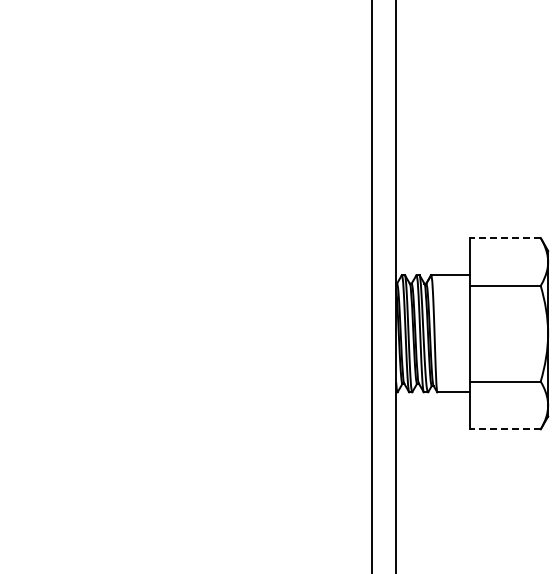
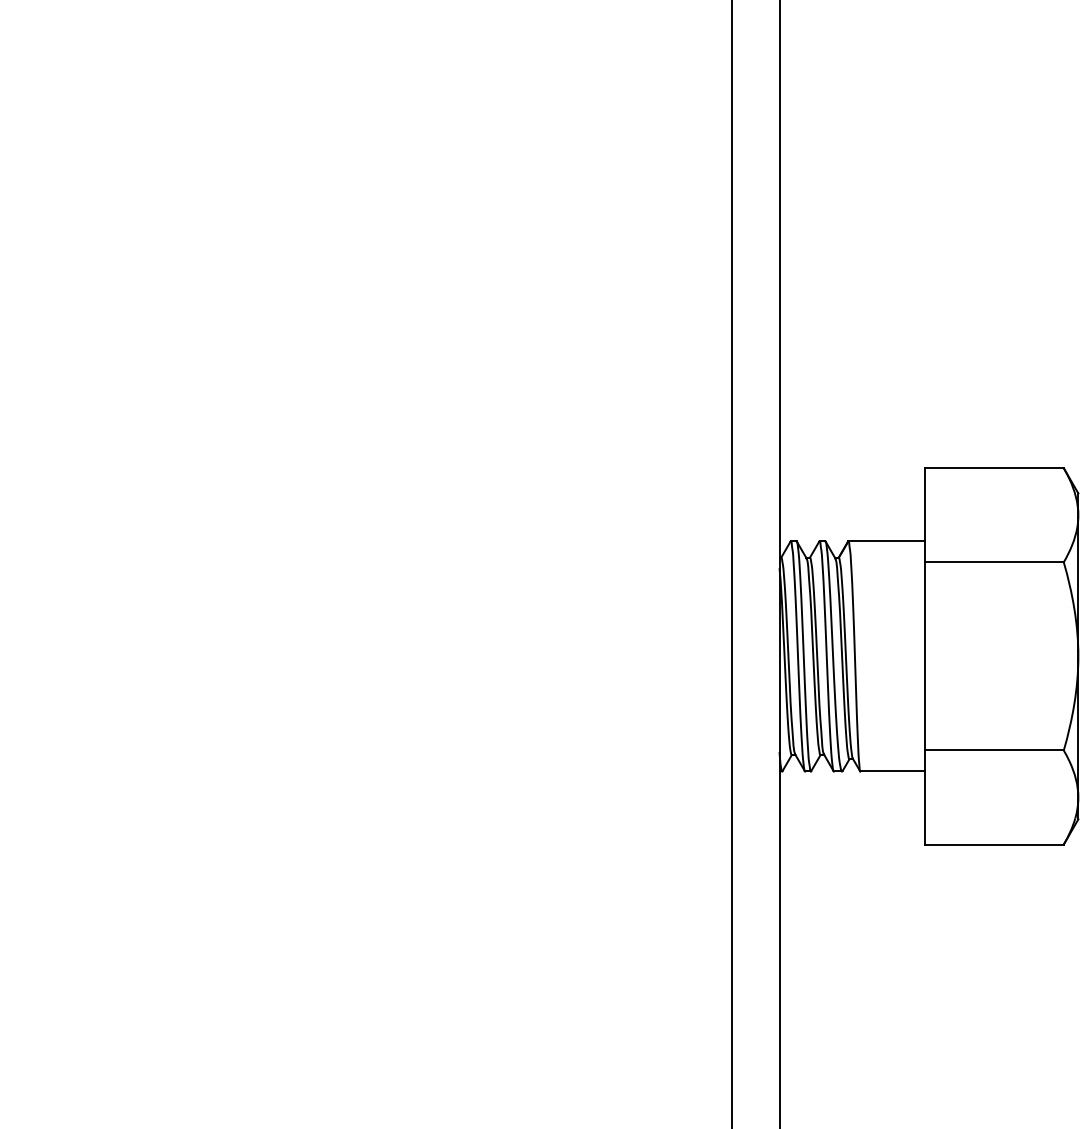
line: (504, 238) -> (992, 469), dashed -> solid
line: (504, 429) -> (992, 844), dashed -> solid

